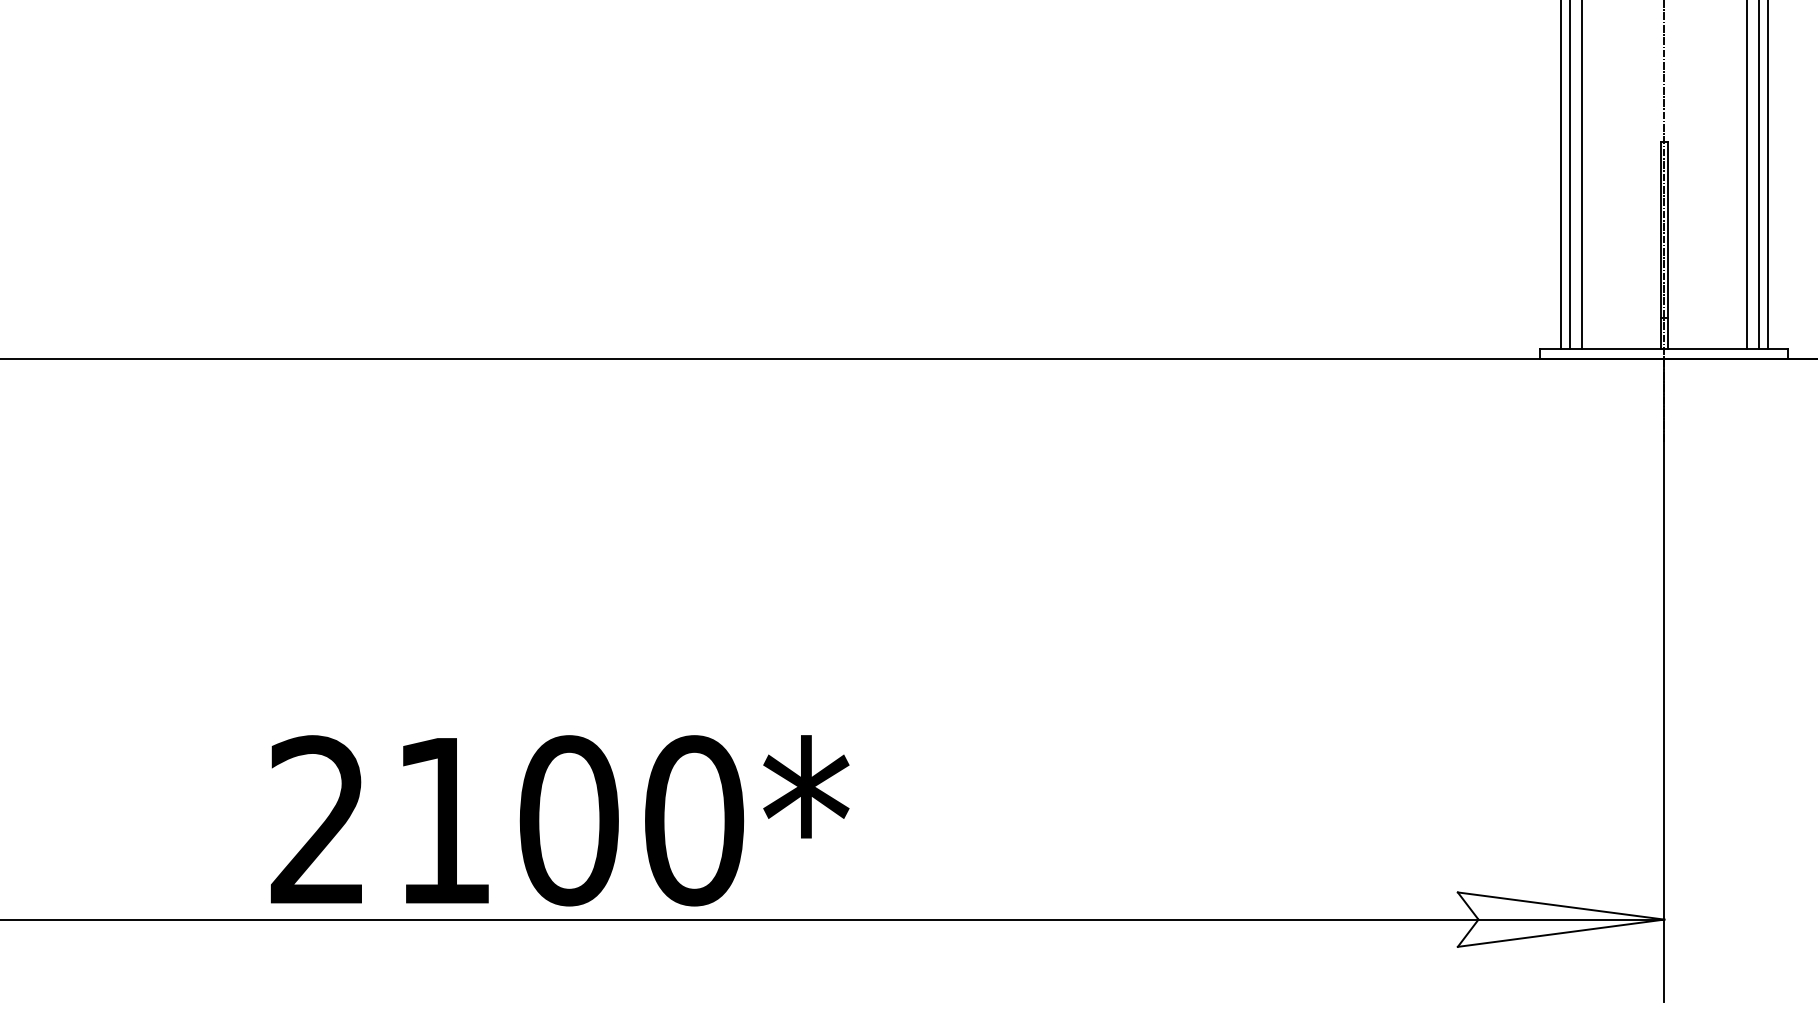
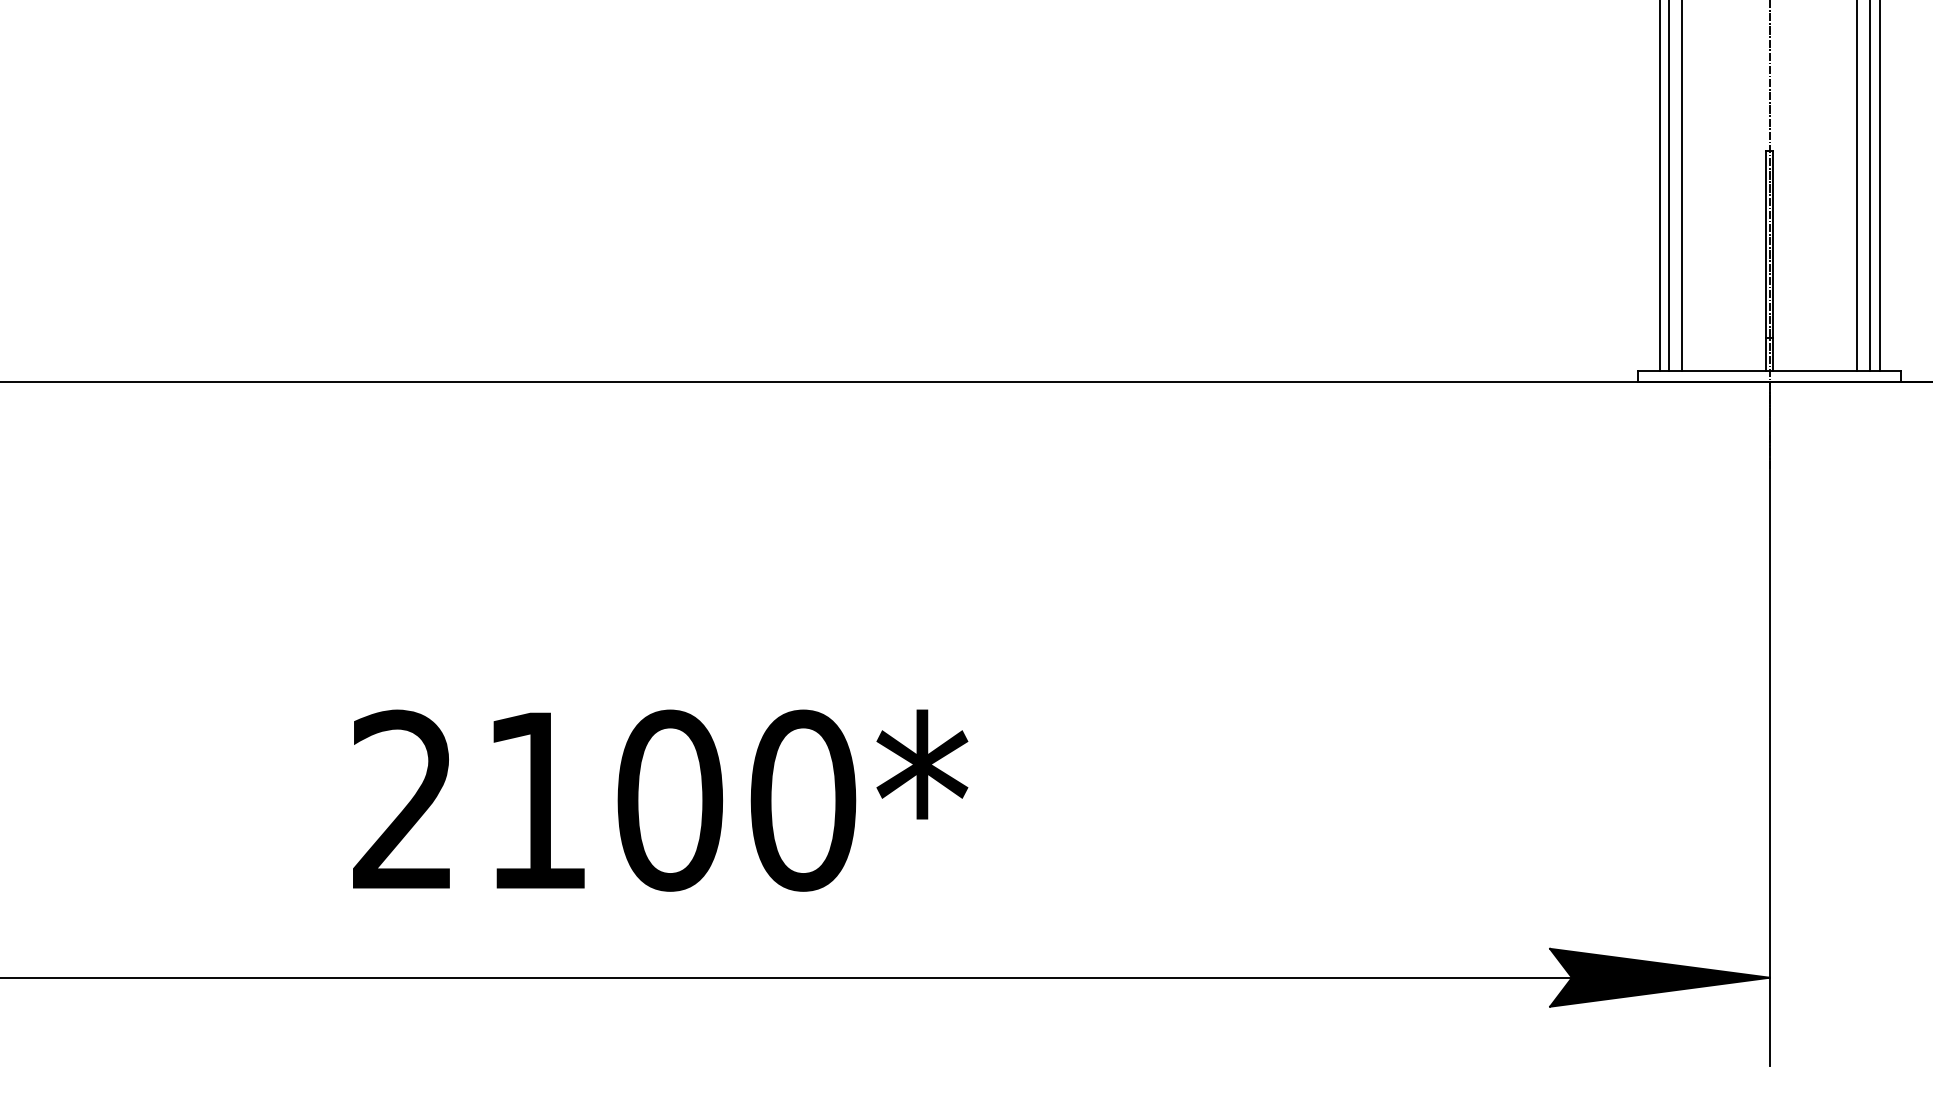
text: (560, 820) -> (660, 800), moved
fill: (1560, 919) -> (1659, 977), added

